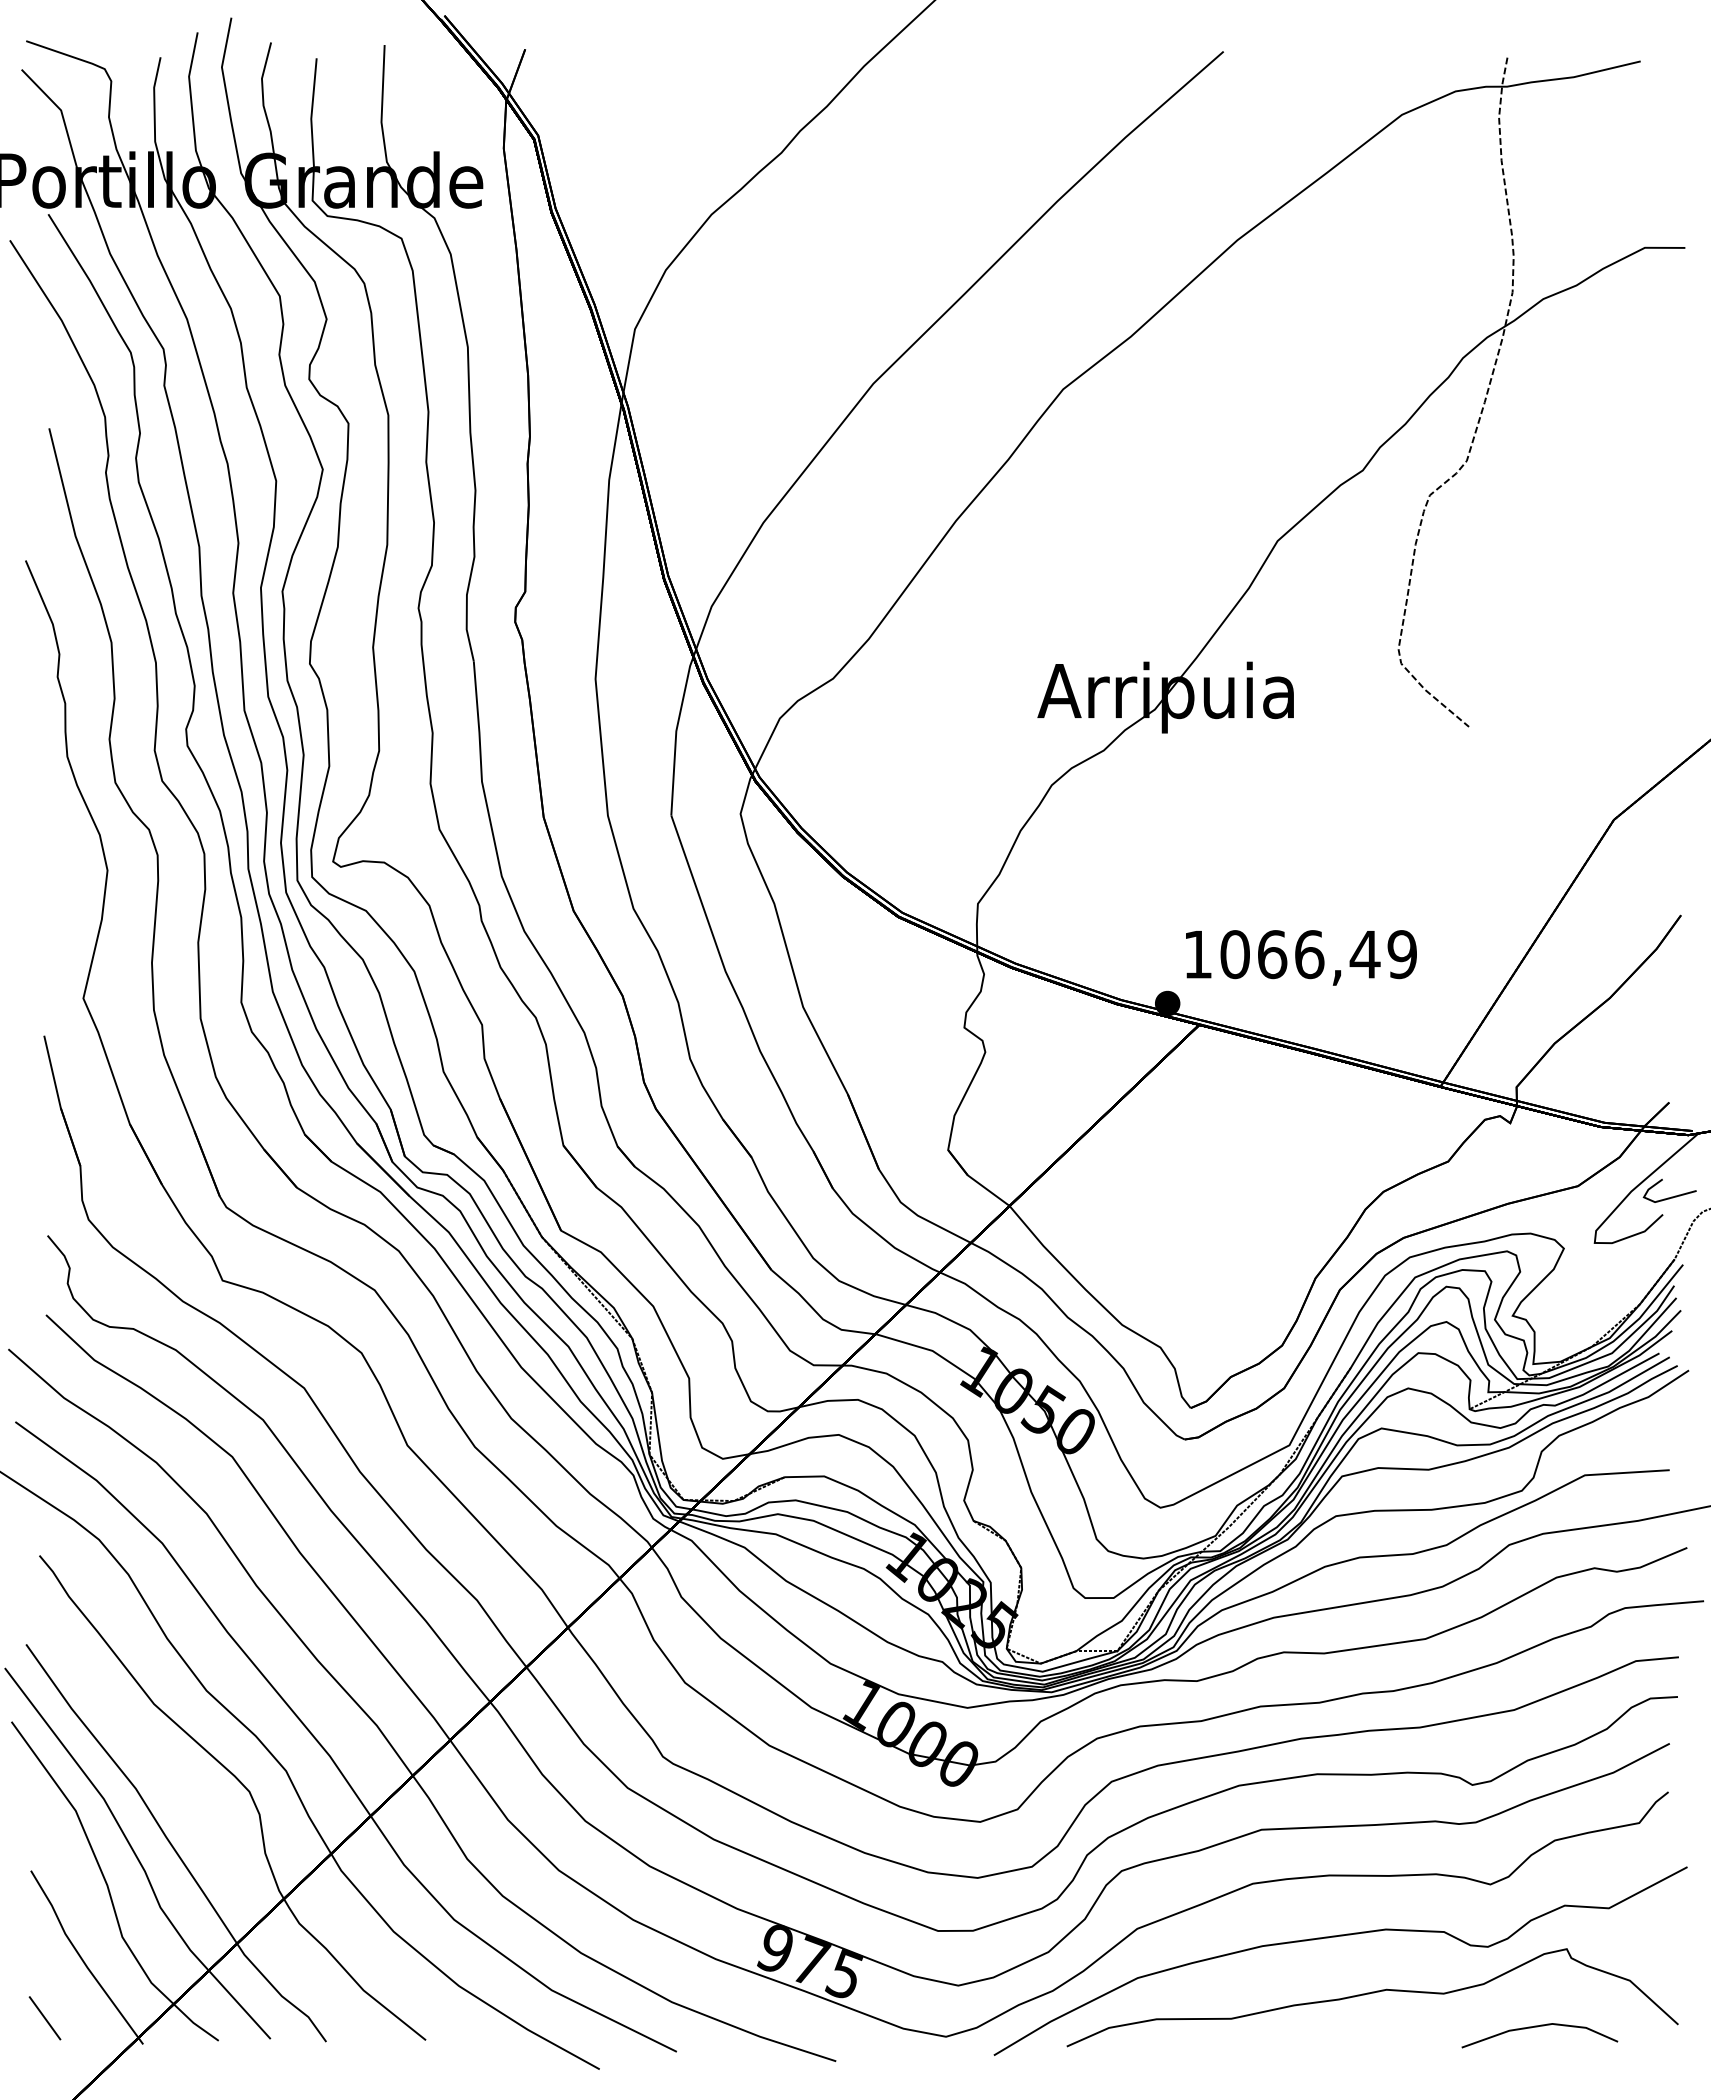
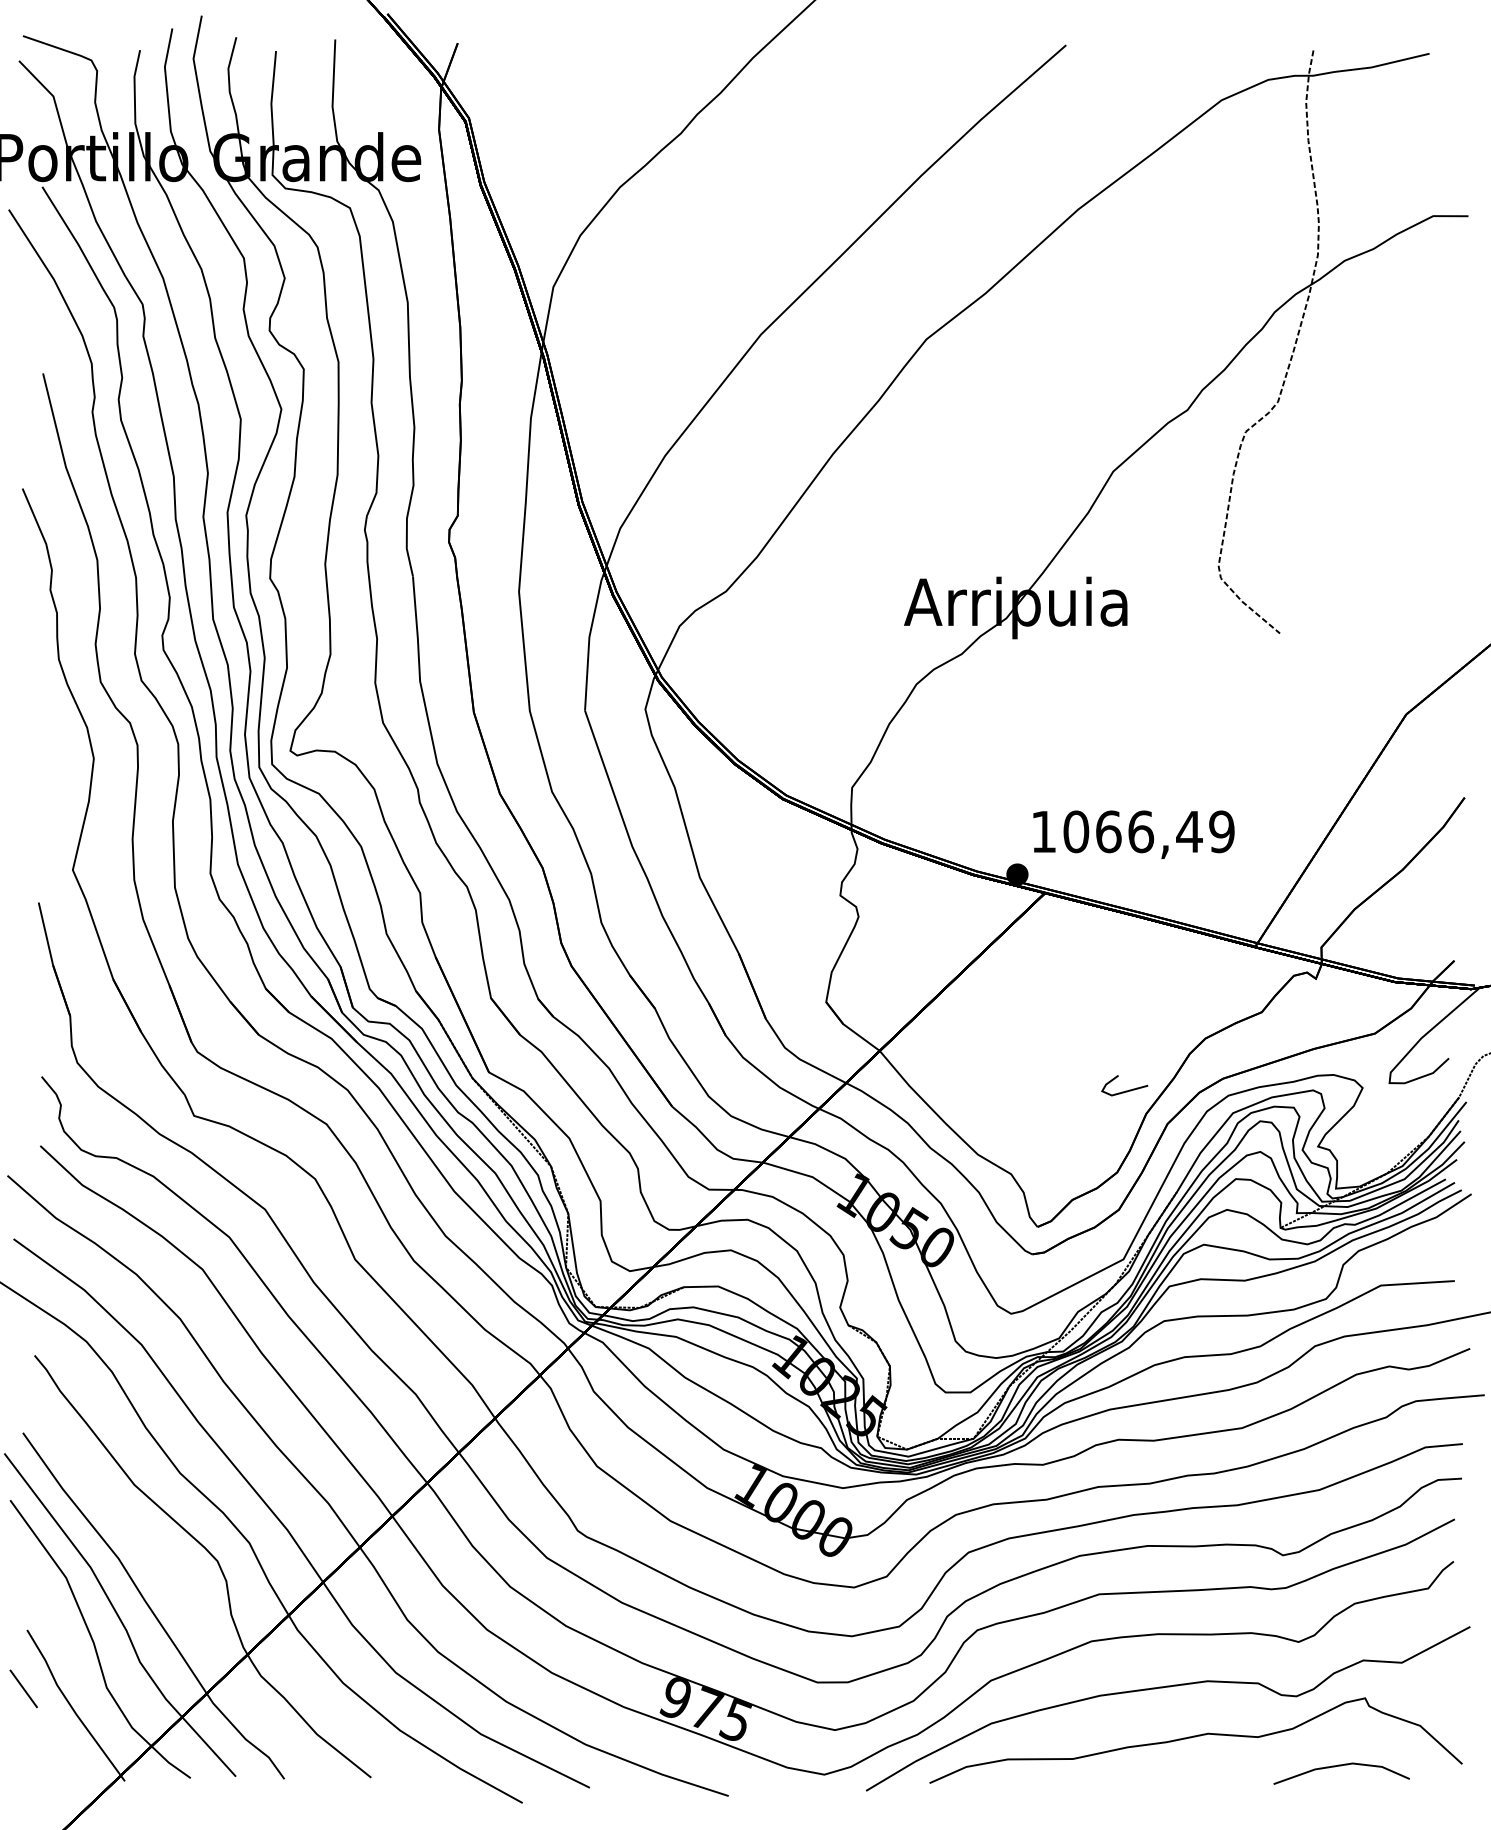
line: (1671, 1196) -> (1126, 1090), moved
line: (44, 2018) -> (23, 1689), moved

